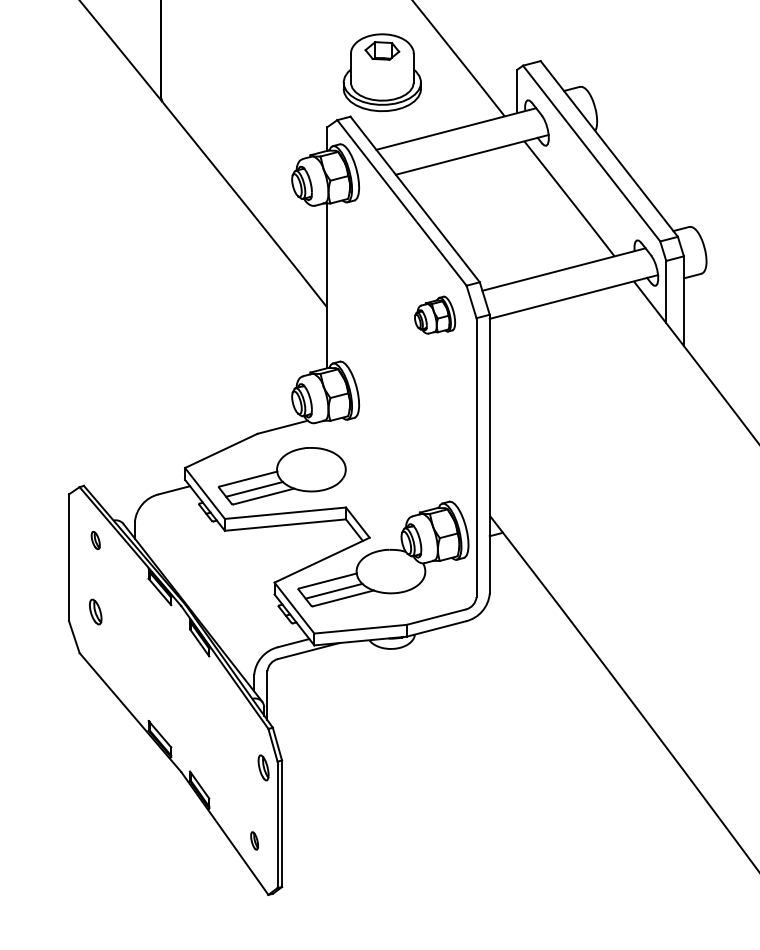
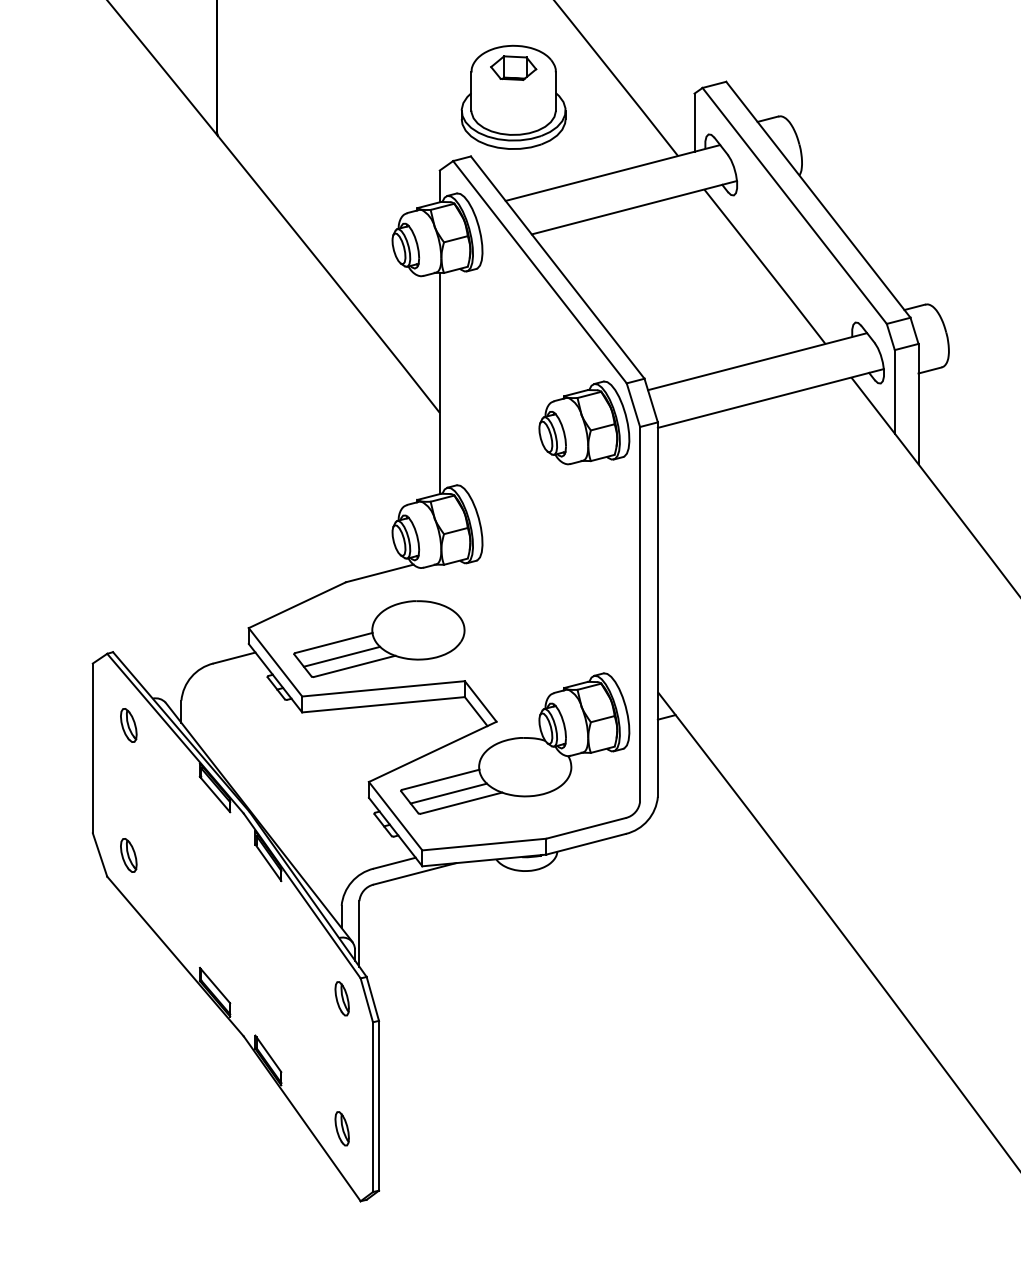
part: (435, 314) -> (584, 422), size x1.67
part: (95, 540) -> (128, 725), size x1.43
part: (95, 612) -> (128, 855), moved
part: (263, 767) -> (341, 998), moved
part: (254, 840) -> (341, 1128), size x1.43

